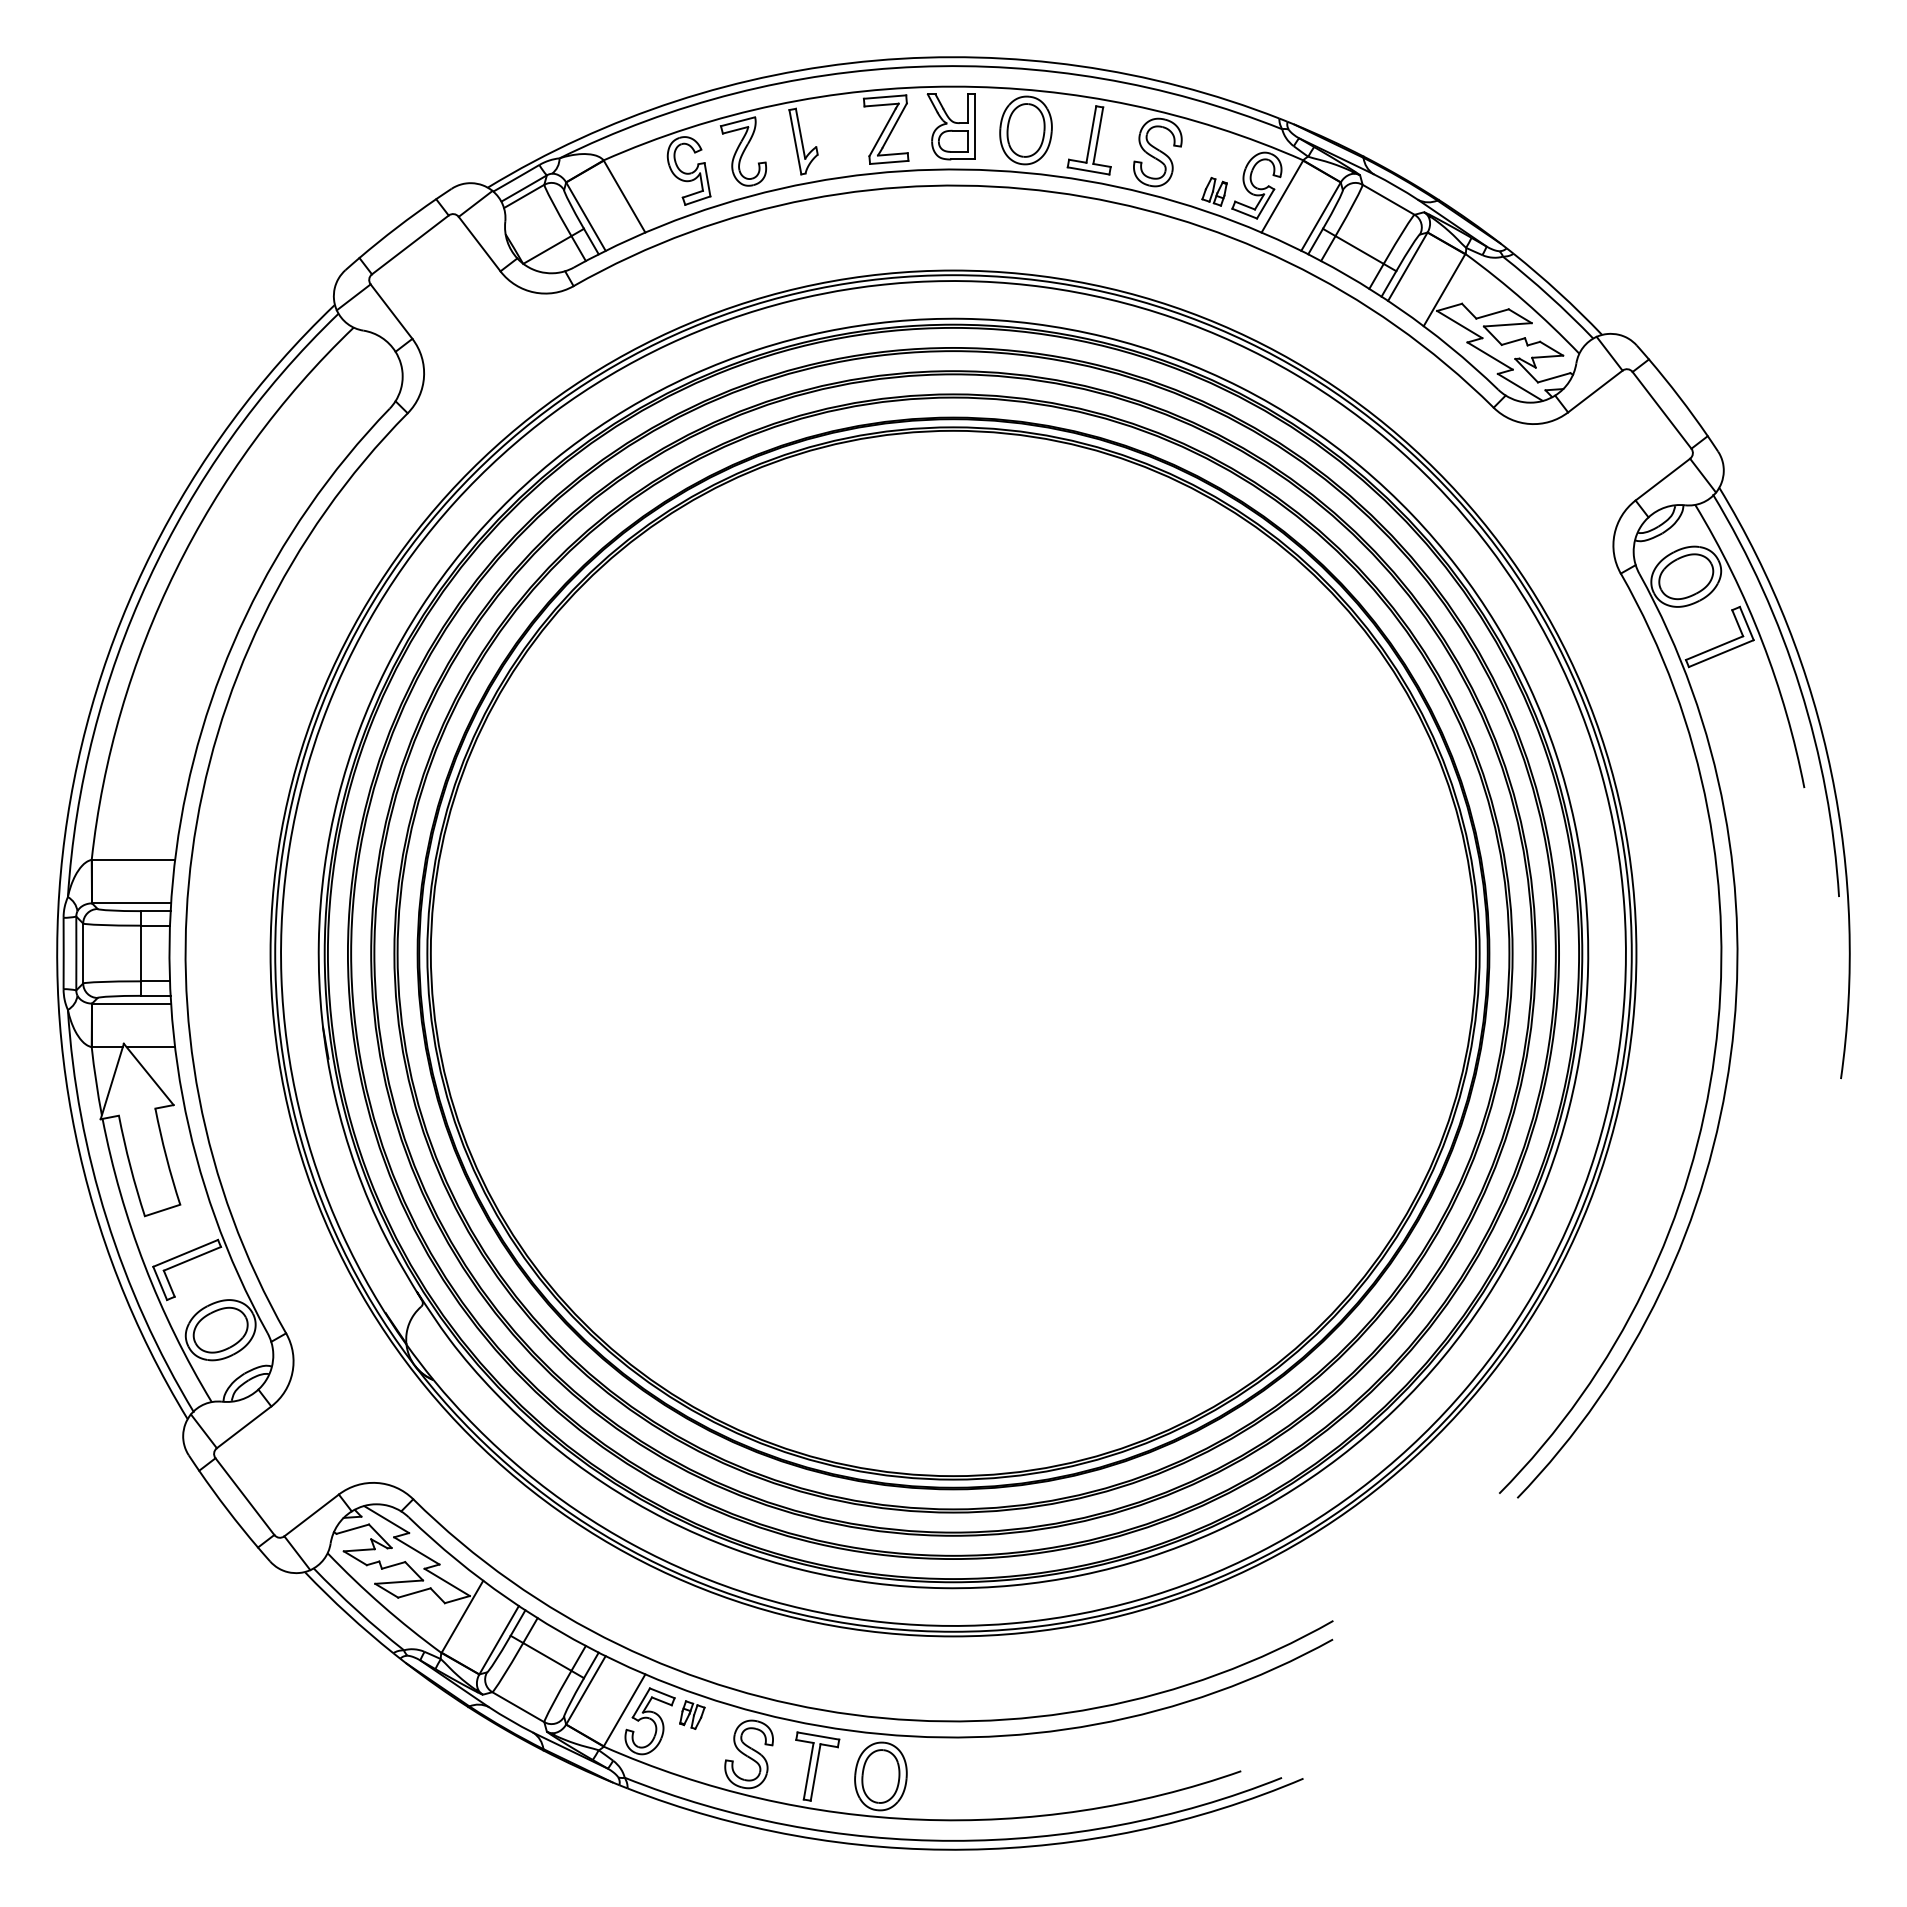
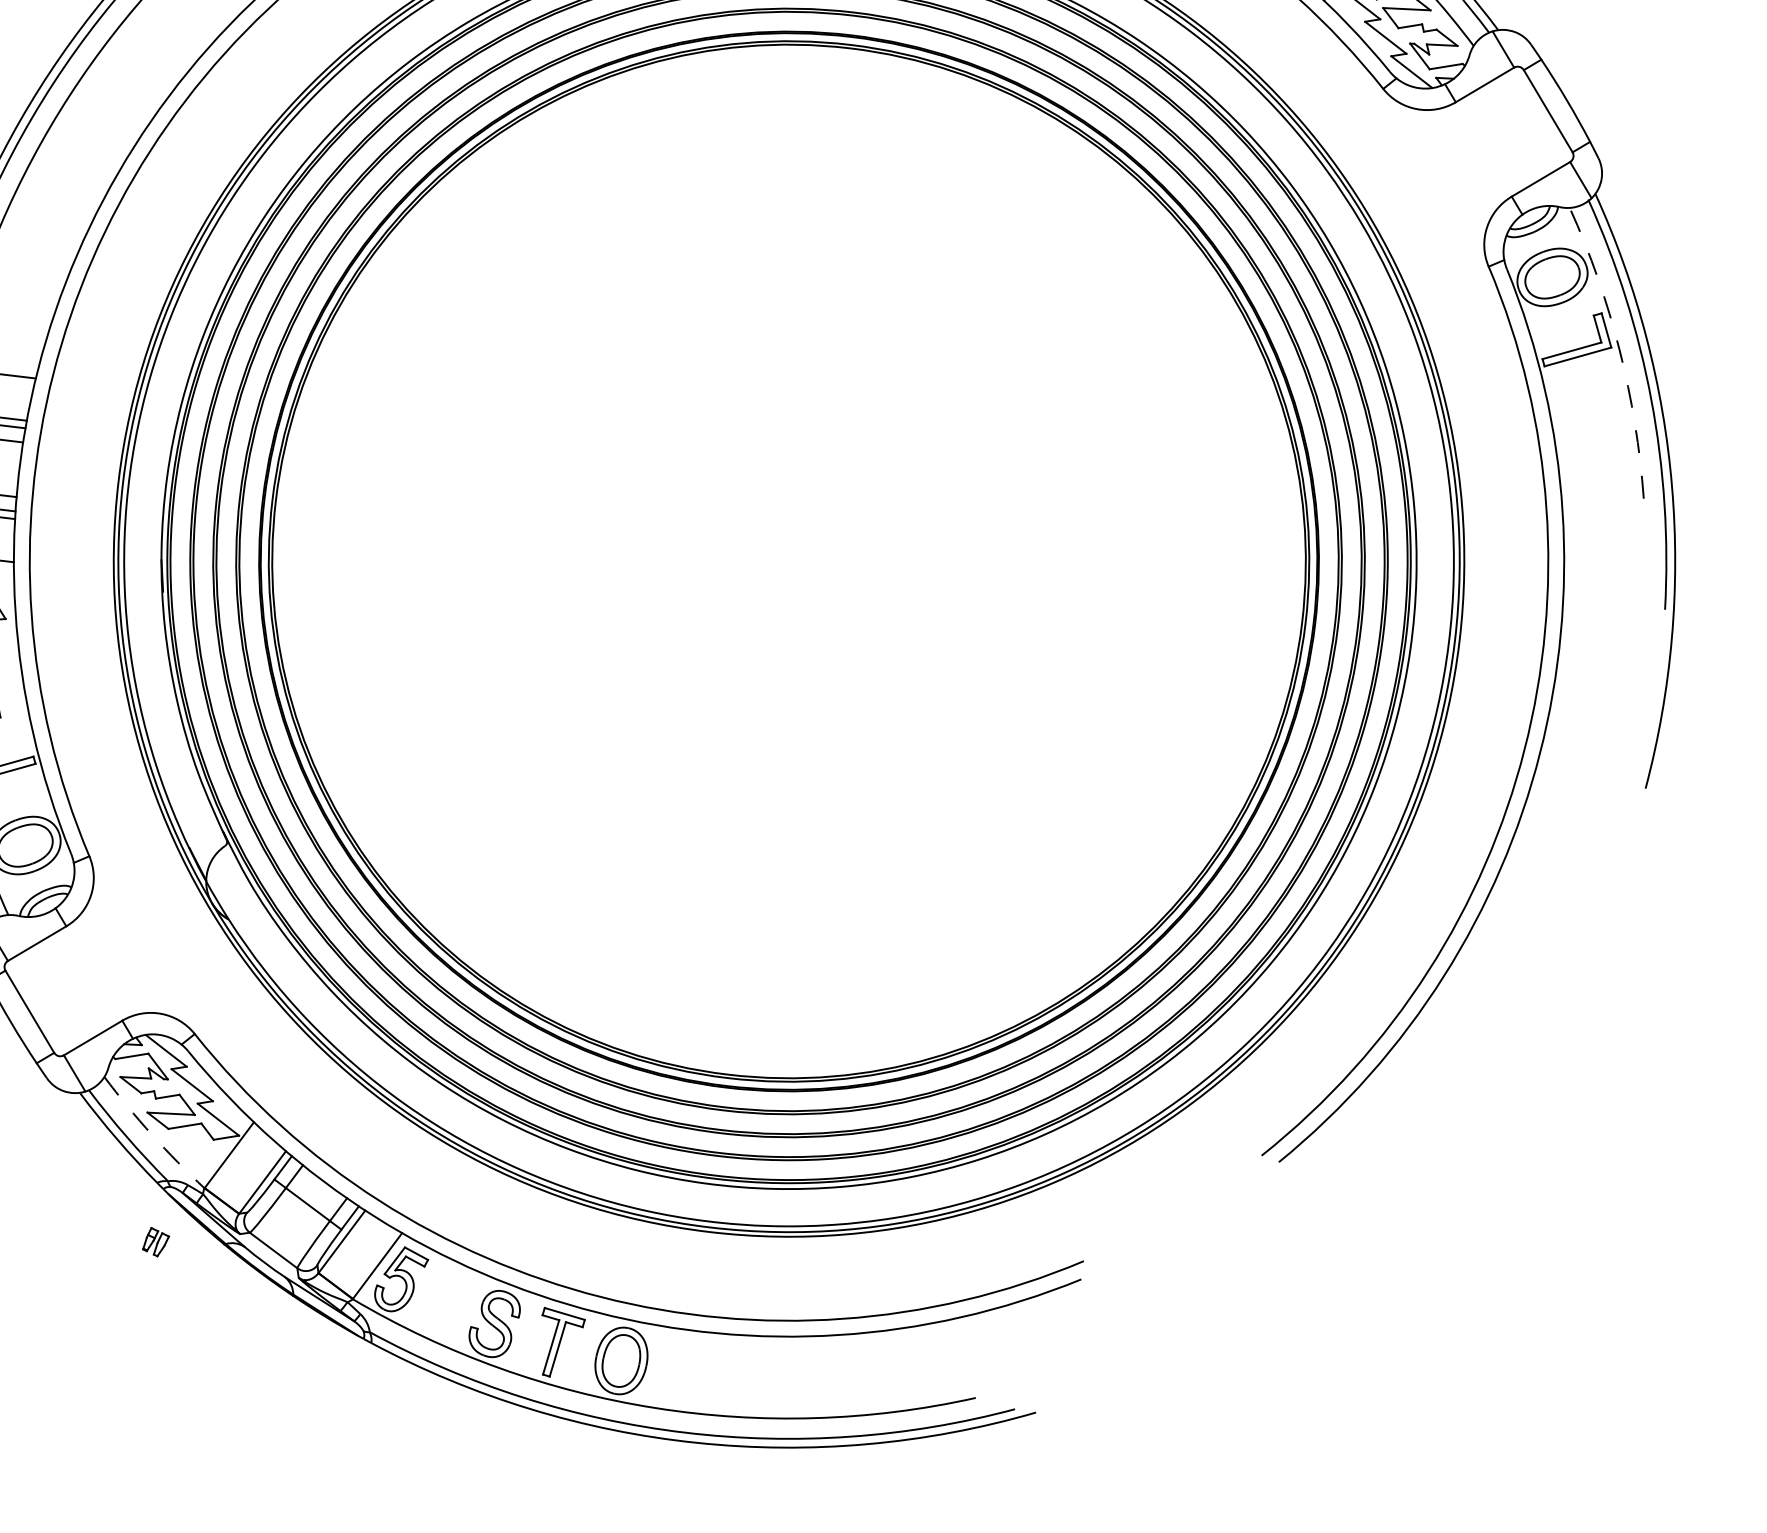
arc: (1762, 641) -> (1619, 349), solid -> dashed
arc: (382, 1605) -> (152, 1134), solid -> dashed
part: (692, 1714) -> (156, 1241), moved

